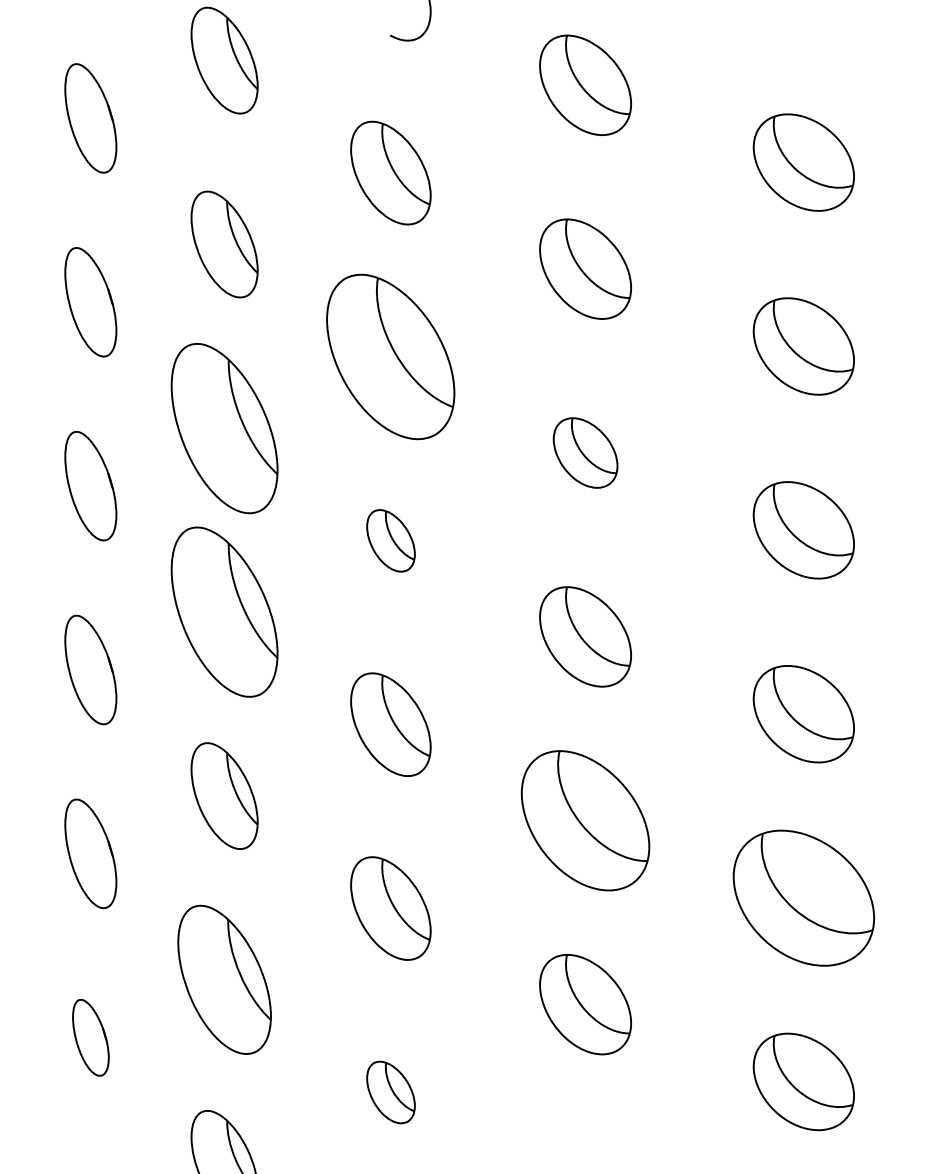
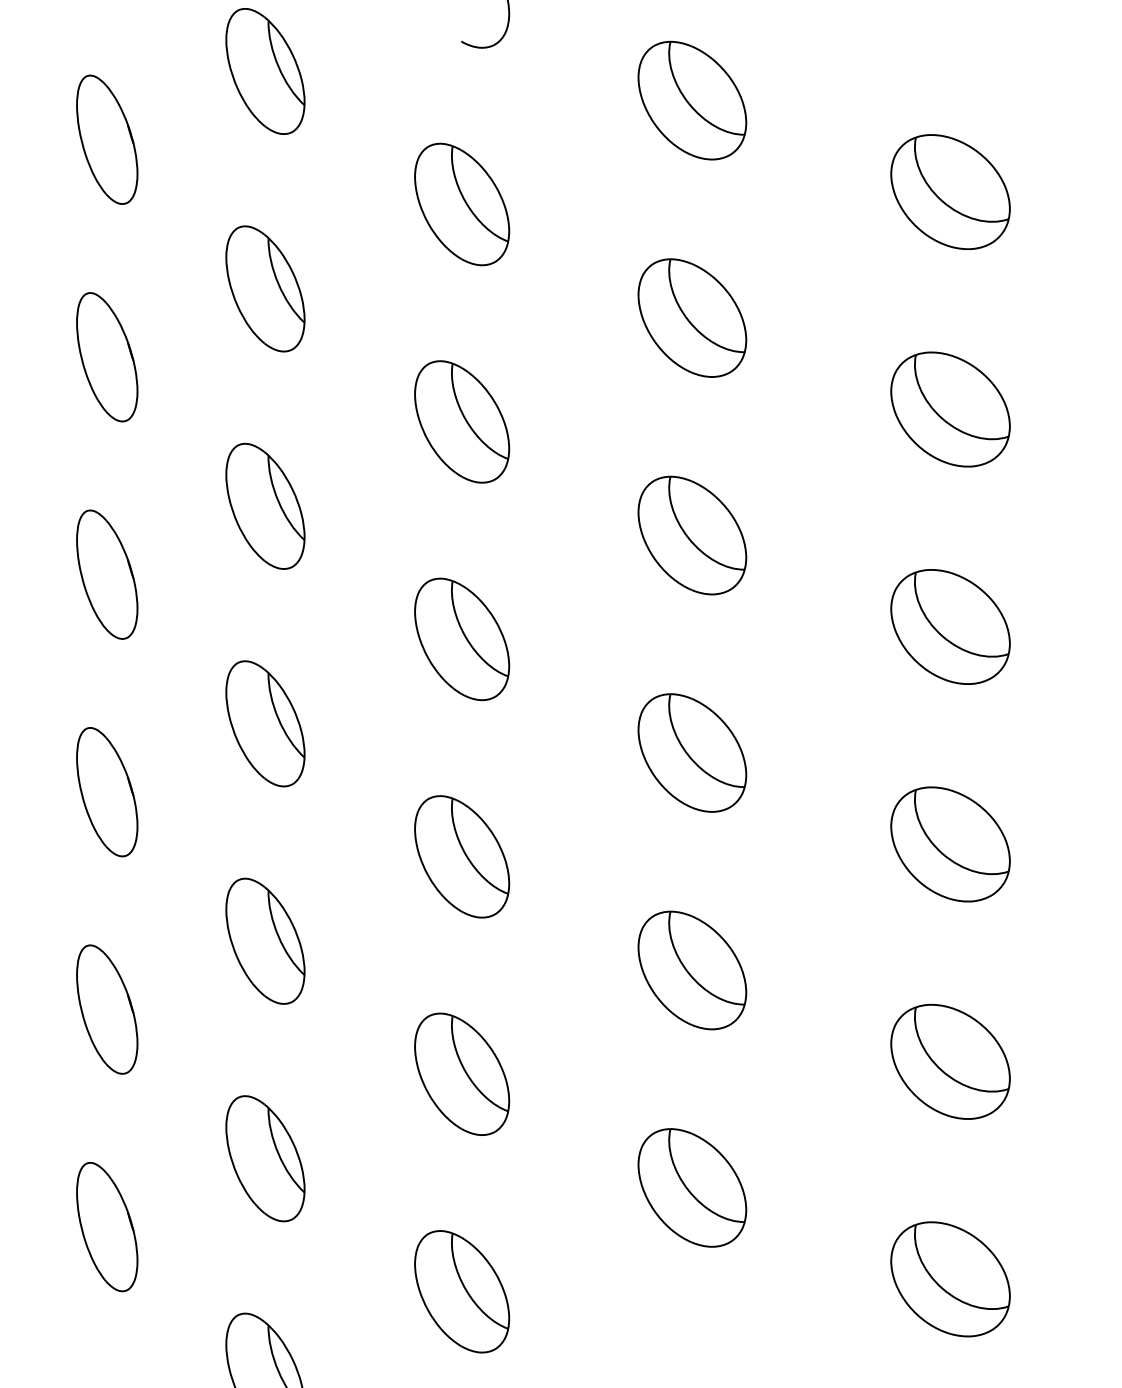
part: (391, 356) -> (462, 421), size x0.62
part: (224, 427) -> (265, 505), size x0.62
part: (585, 452) -> (692, 535), size x1.43
part: (391, 540) -> (462, 639), size x1.67
part: (224, 611) -> (265, 723), size x0.62
part: (585, 820) -> (692, 970), size x0.71
part: (803, 897) -> (950, 1061), size x0.71
part: (224, 979) -> (265, 1158), size x0.71
part: (91, 1038) -> (107, 1227), size x1.43
part: (391, 1092) -> (462, 1291), size x1.67

